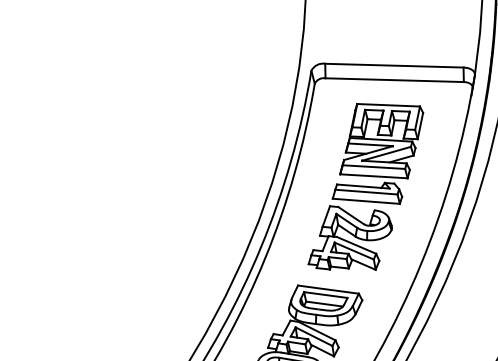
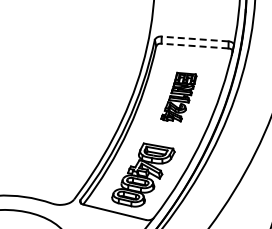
line: (395, 66) -> (195, 39), solid -> dashed
line: (395, 80) -> (195, 46), solid -> dashed
part: (365, 185) -> (178, 96), size x0.6

